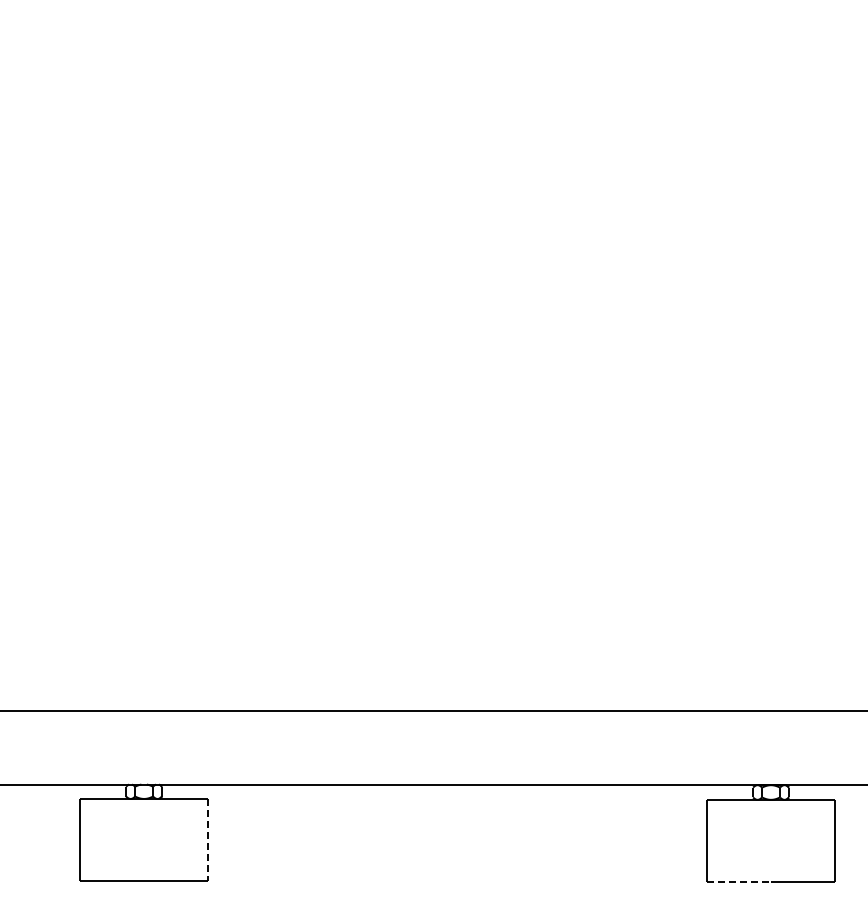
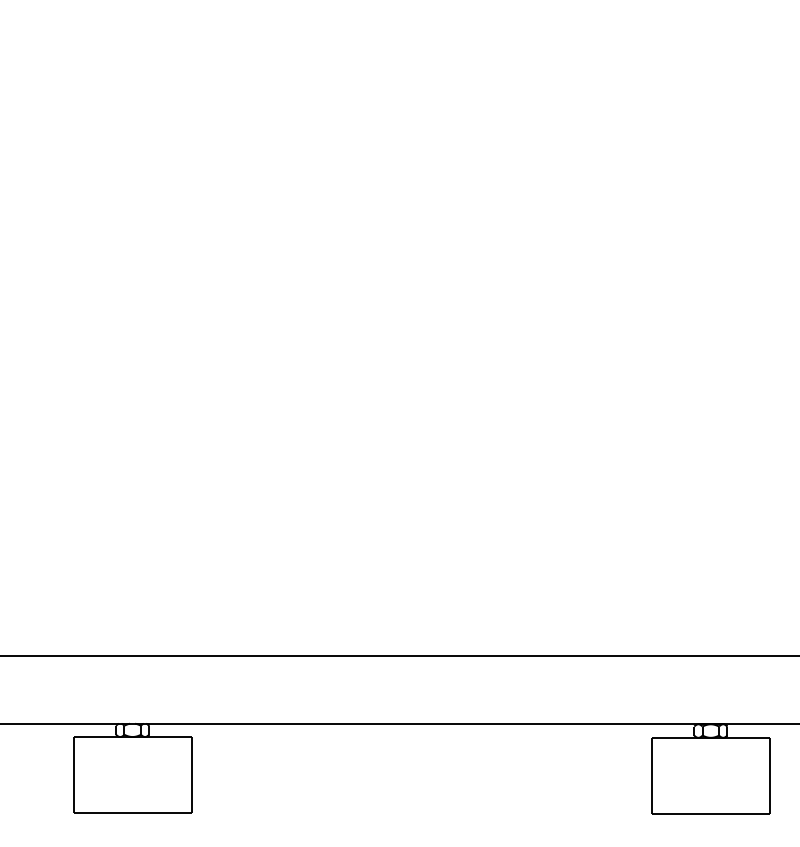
line: (208, 840) -> (192, 775), dashed -> solid
line: (739, 882) -> (681, 814), dashed -> solid

